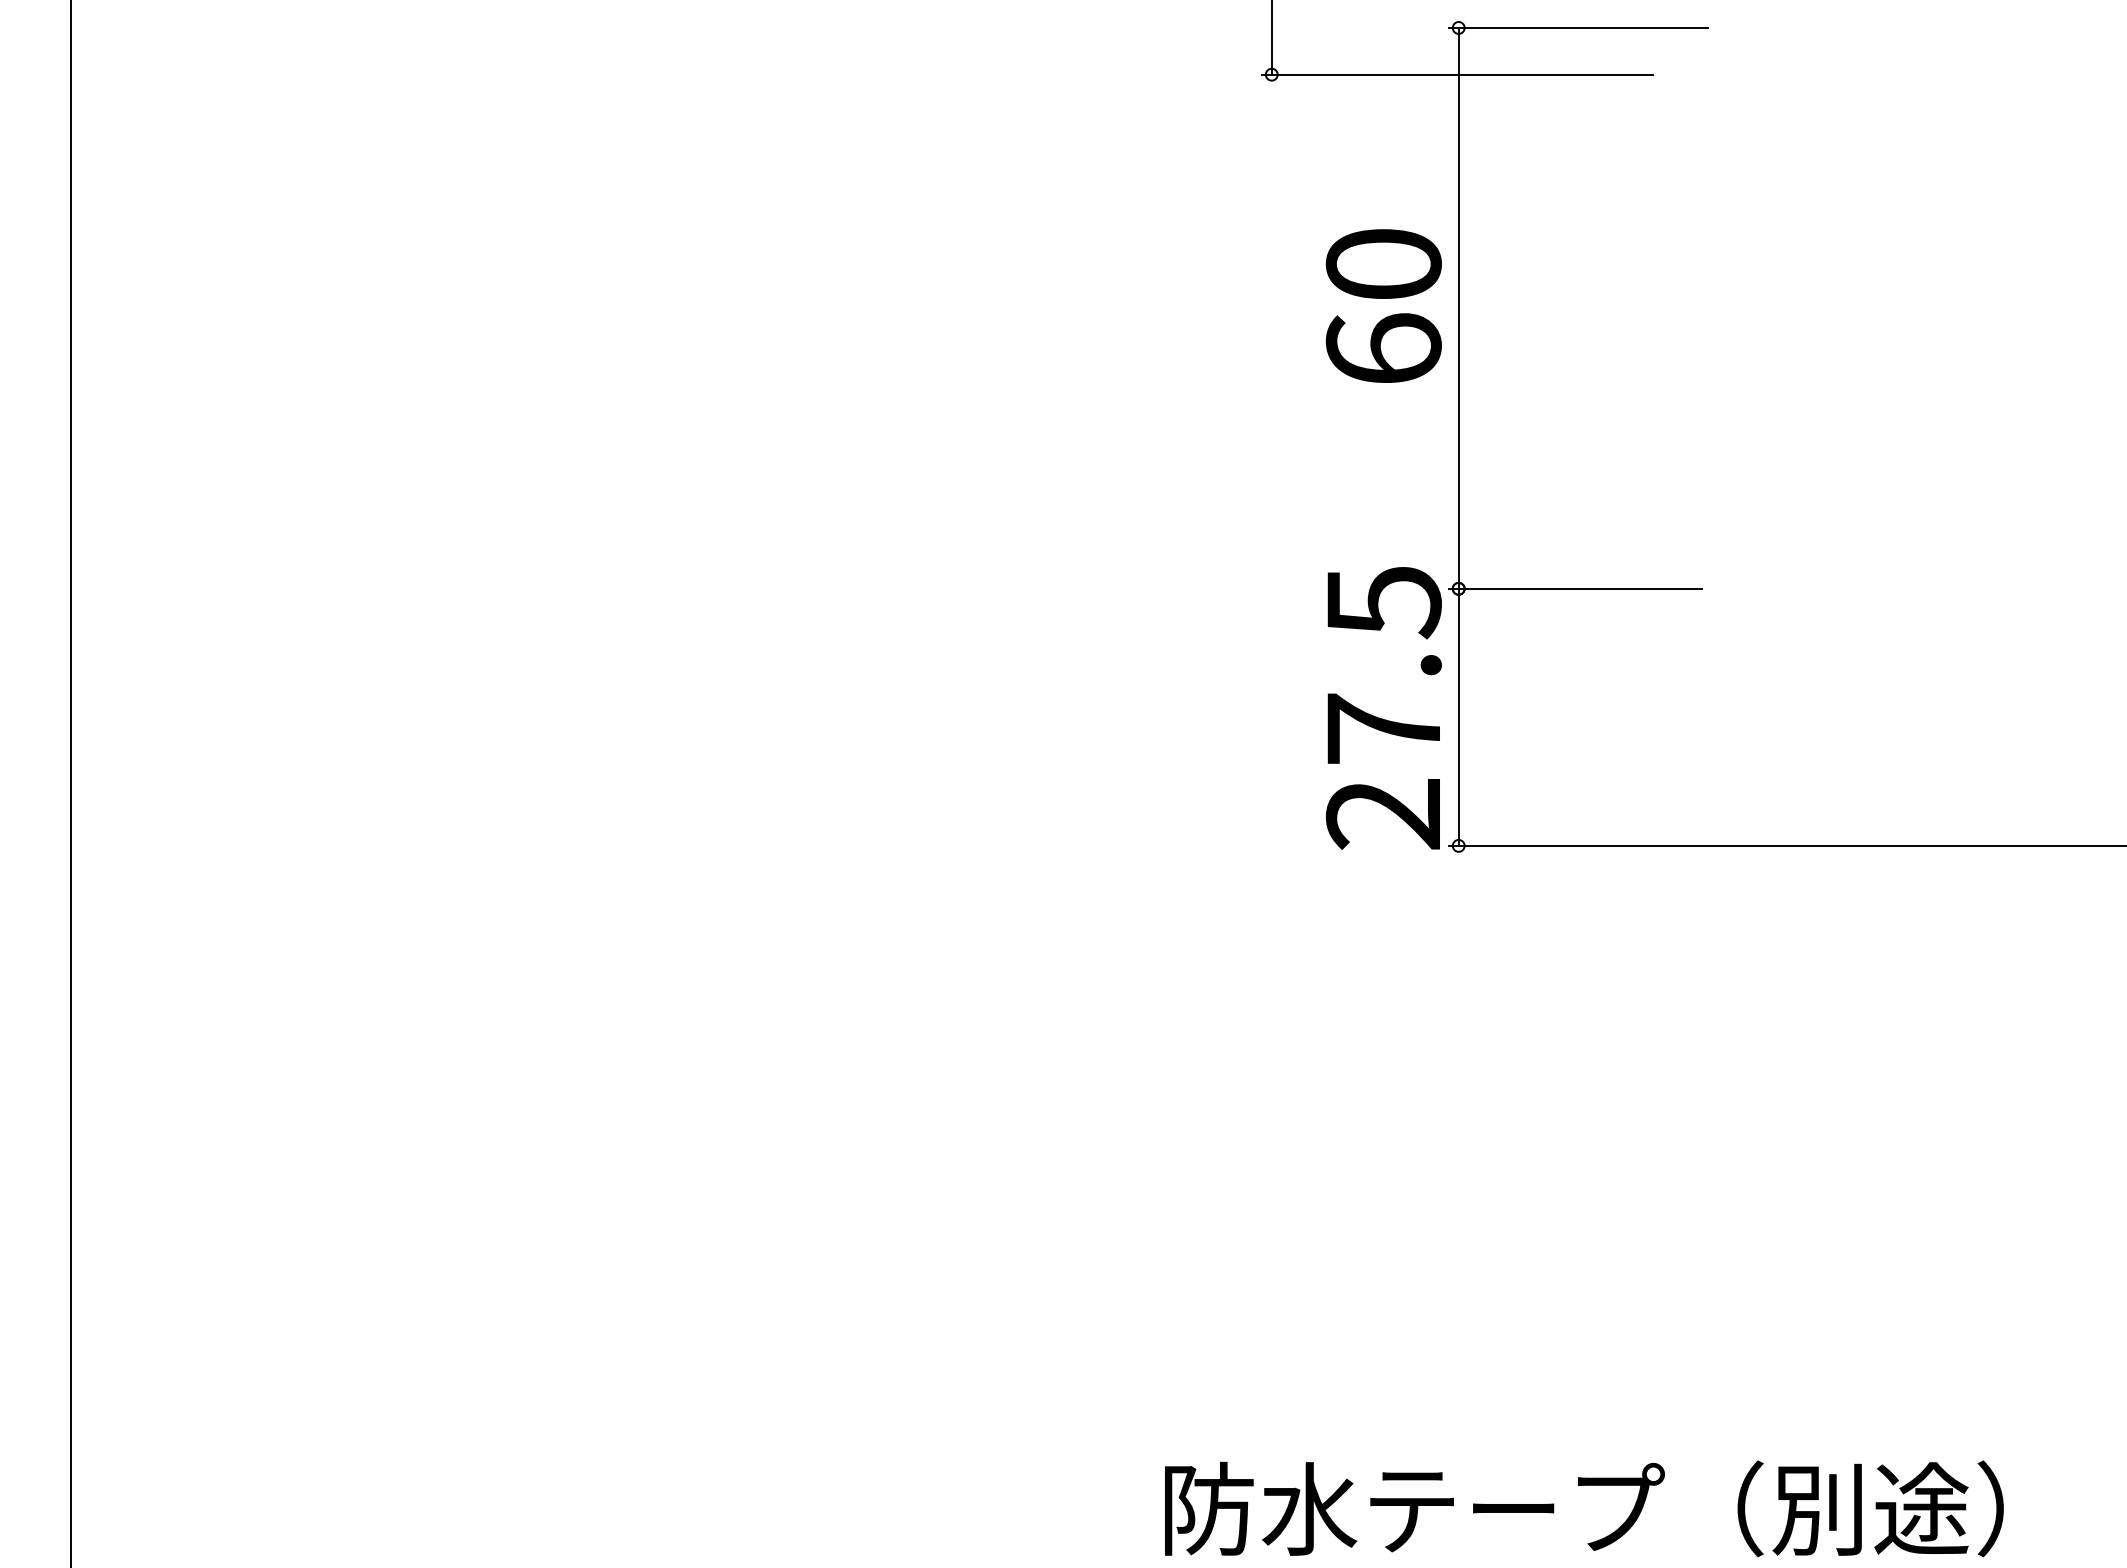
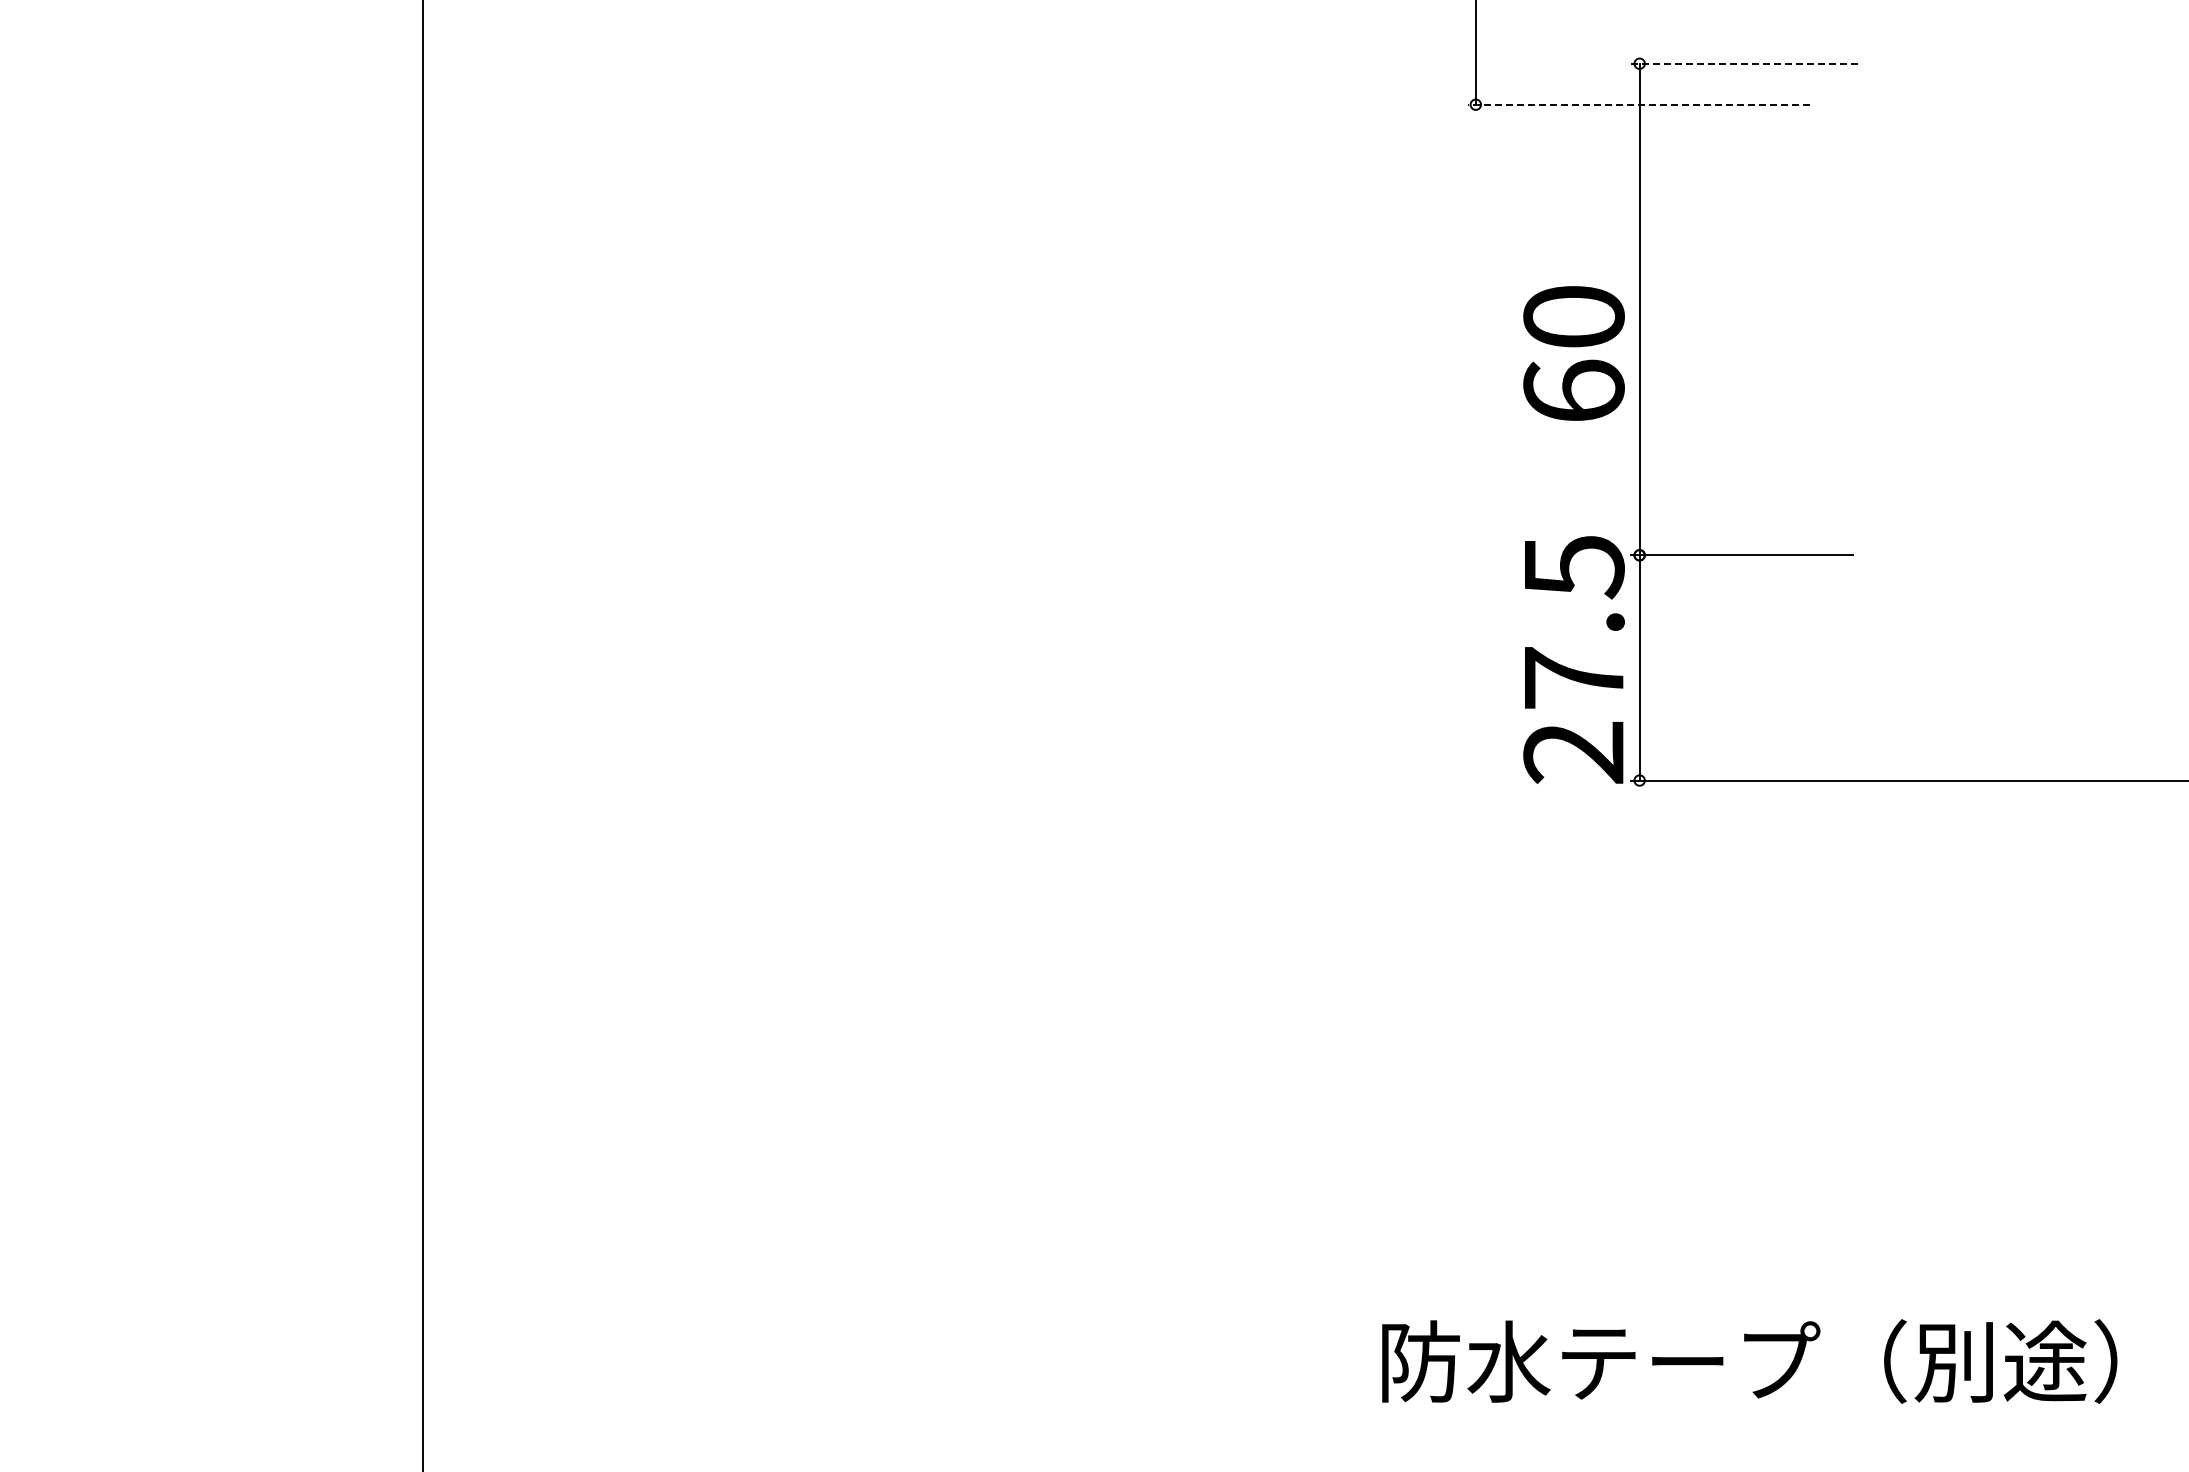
line: (1578, 27) -> (1744, 63), solid -> dashed
line: (1457, 74) -> (1638, 104), solid -> dashed
text: (1383, 306) -> (1573, 353), moved

